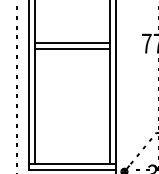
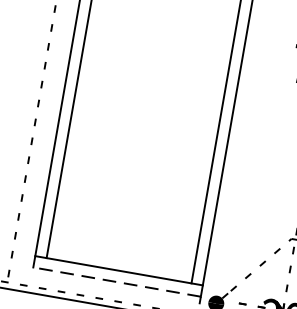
line: (72, 43) -> (159, 39), removed
line: (72, 49) -> (157, 50), removed
line: (72, 169) -> (117, 281), solid -> dashed

